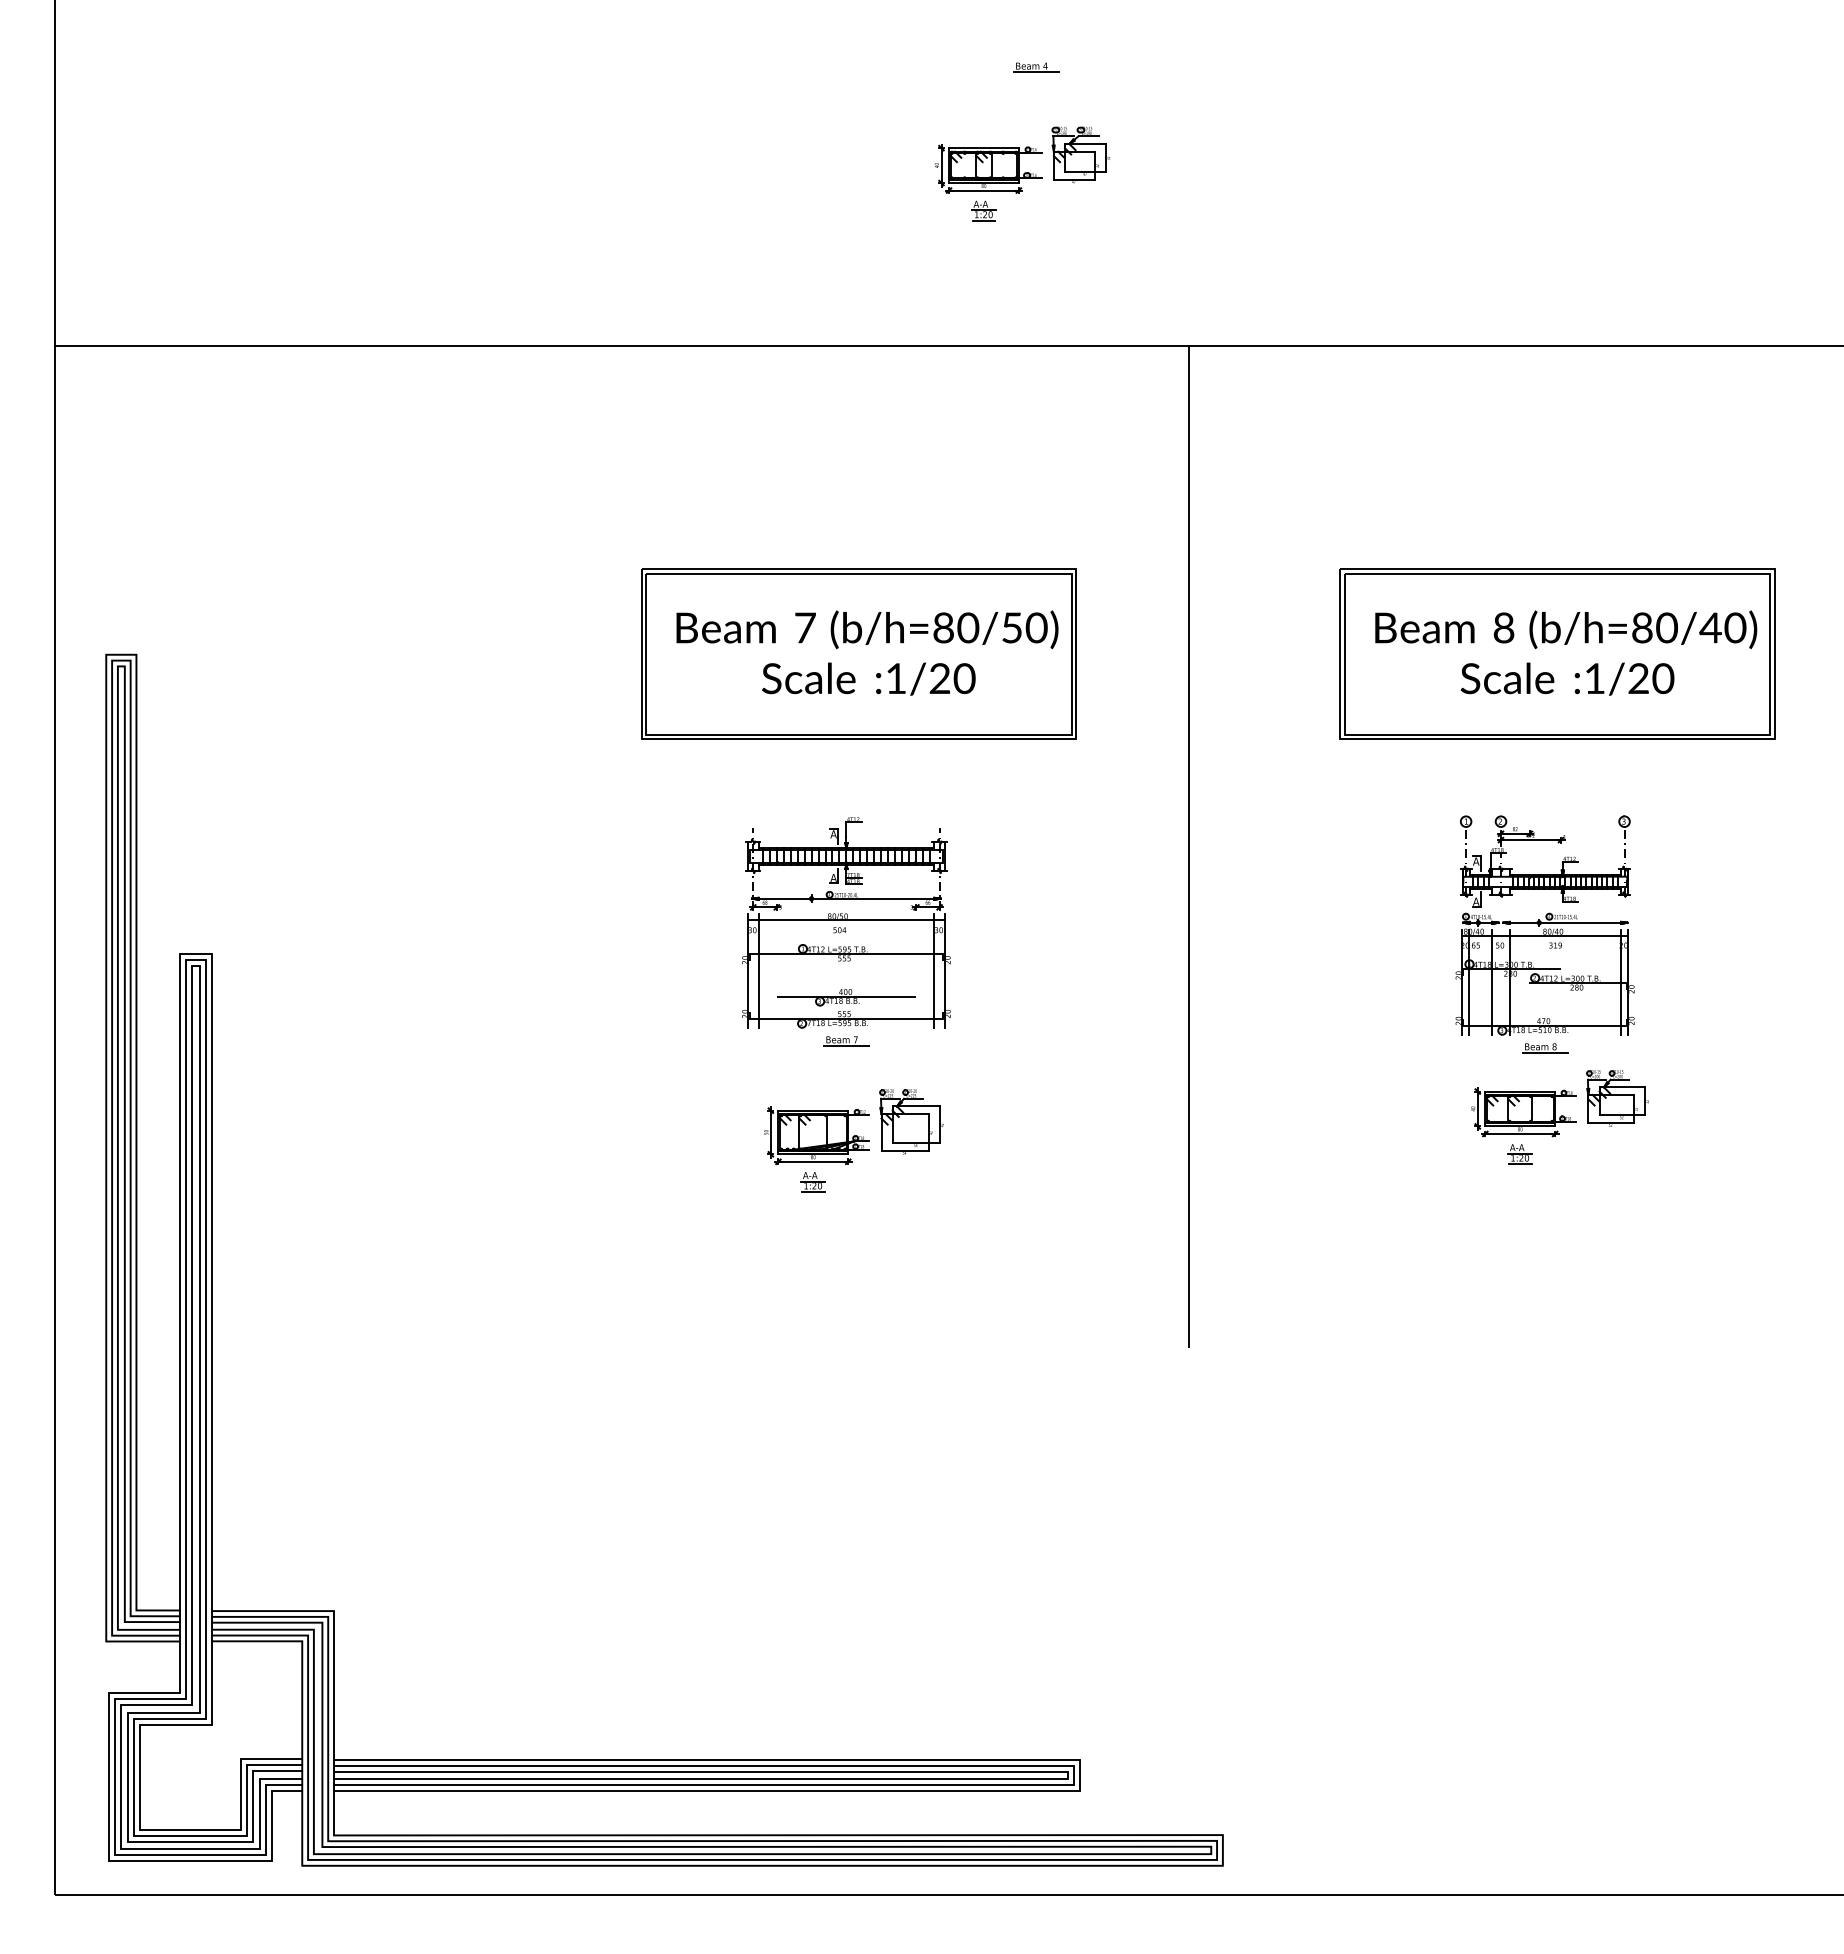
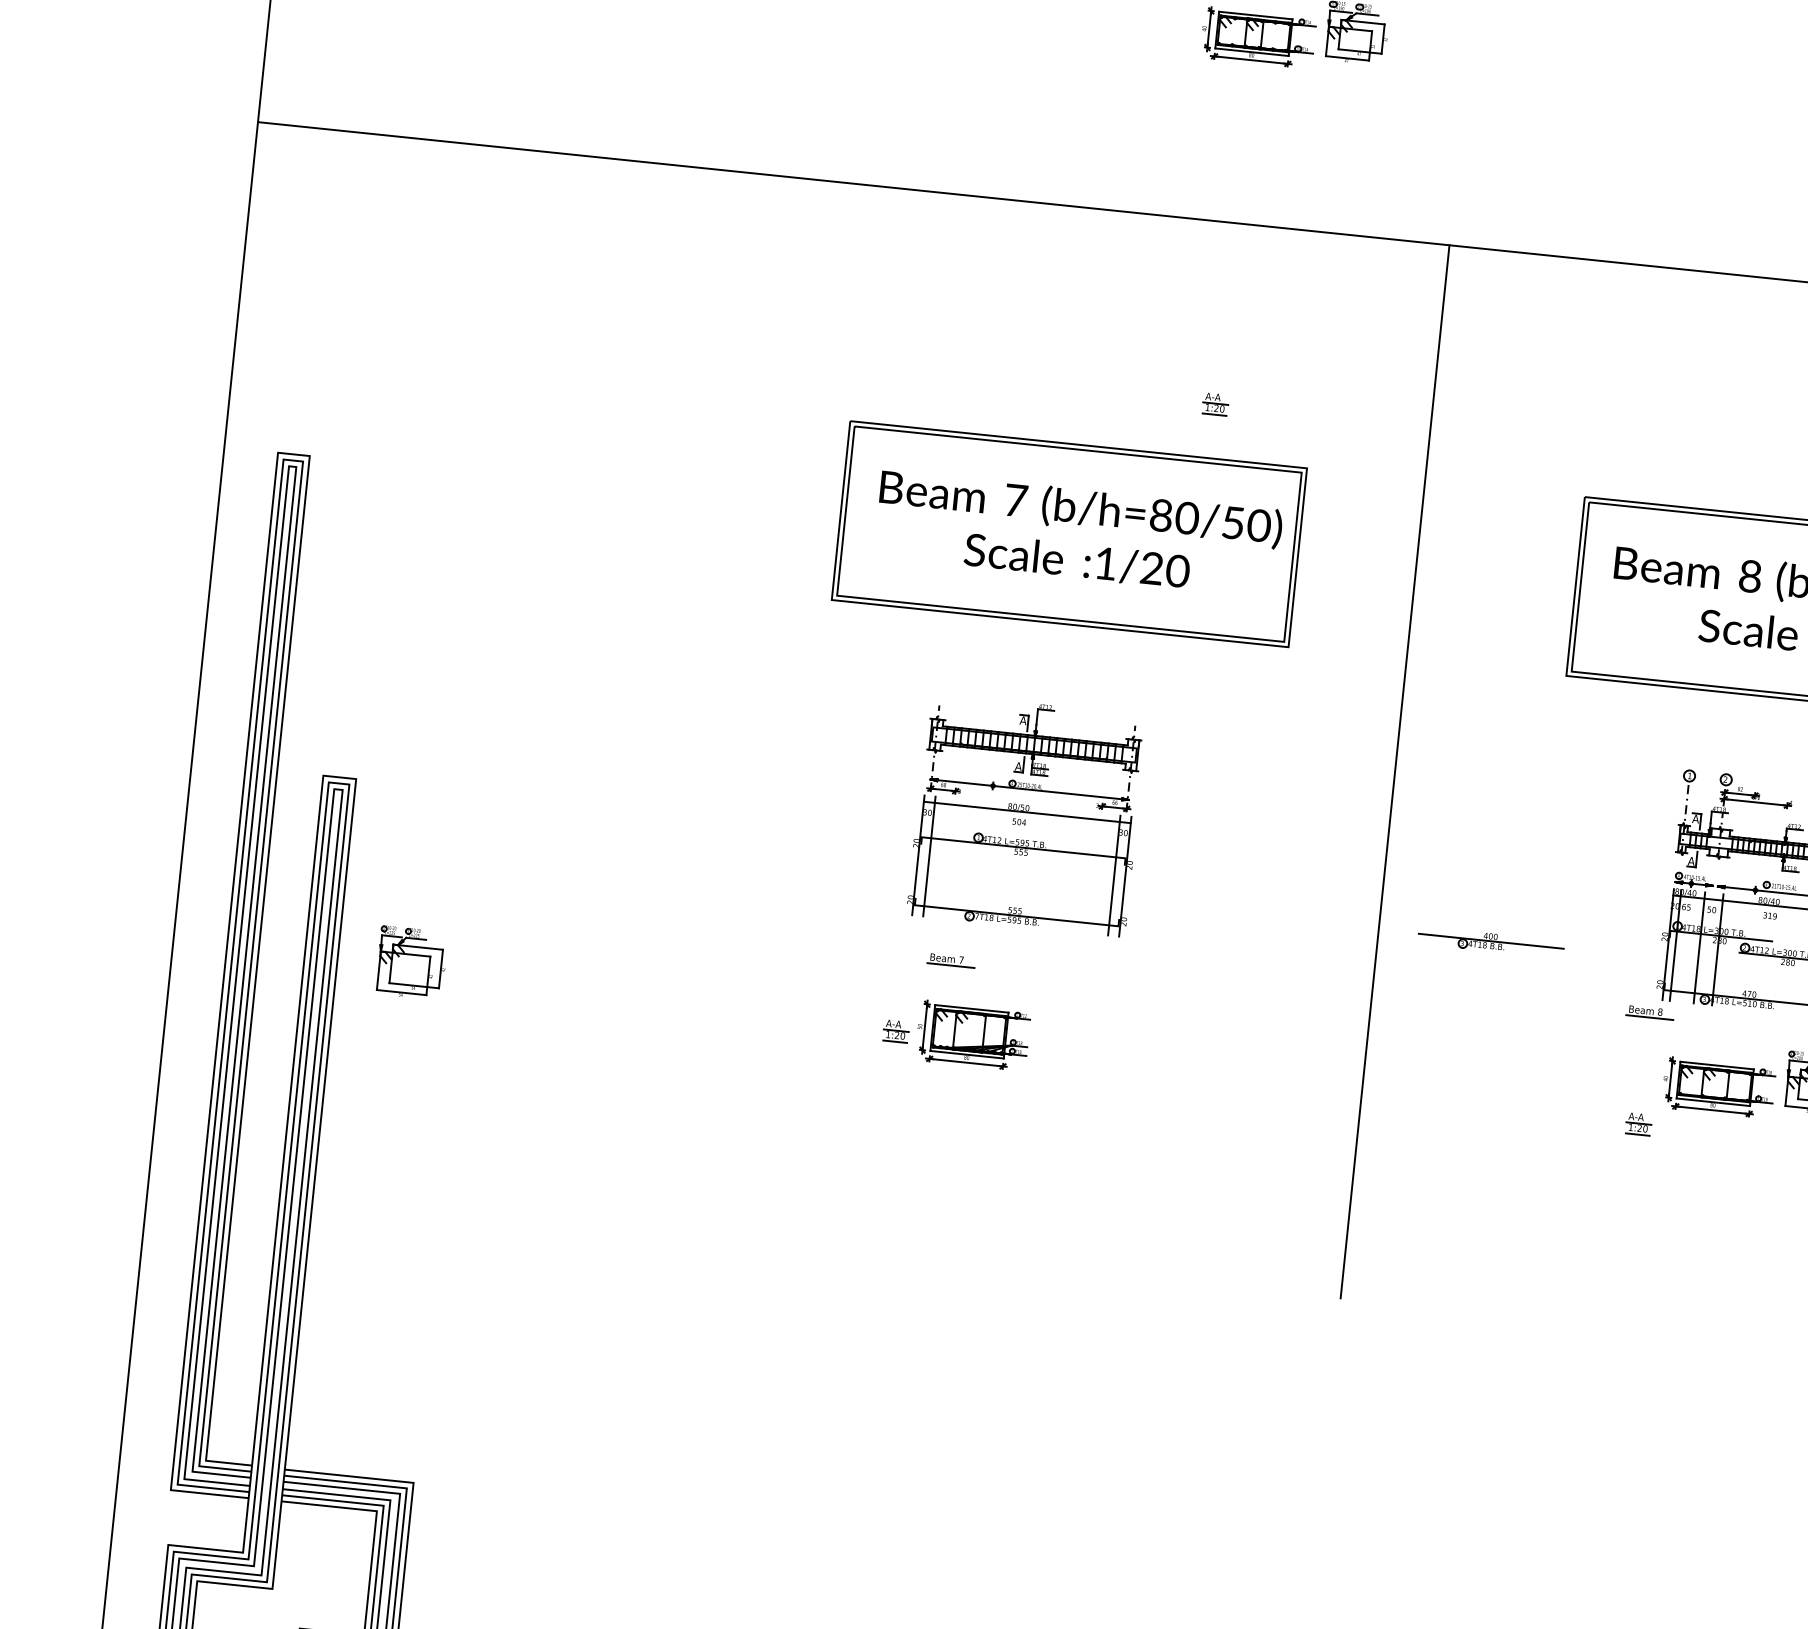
part: (983, 210) -> (1215, 403), moved
part: (846, 997) -> (1491, 942), moved
part: (846, 1041) -> (951, 960), moved
part: (1545, 1048) -> (1650, 1012), moved
part: (911, 1121) -> (411, 962), moved
part: (1519, 1154) -> (1638, 1124), moved
part: (812, 1182) -> (895, 1031), moved

